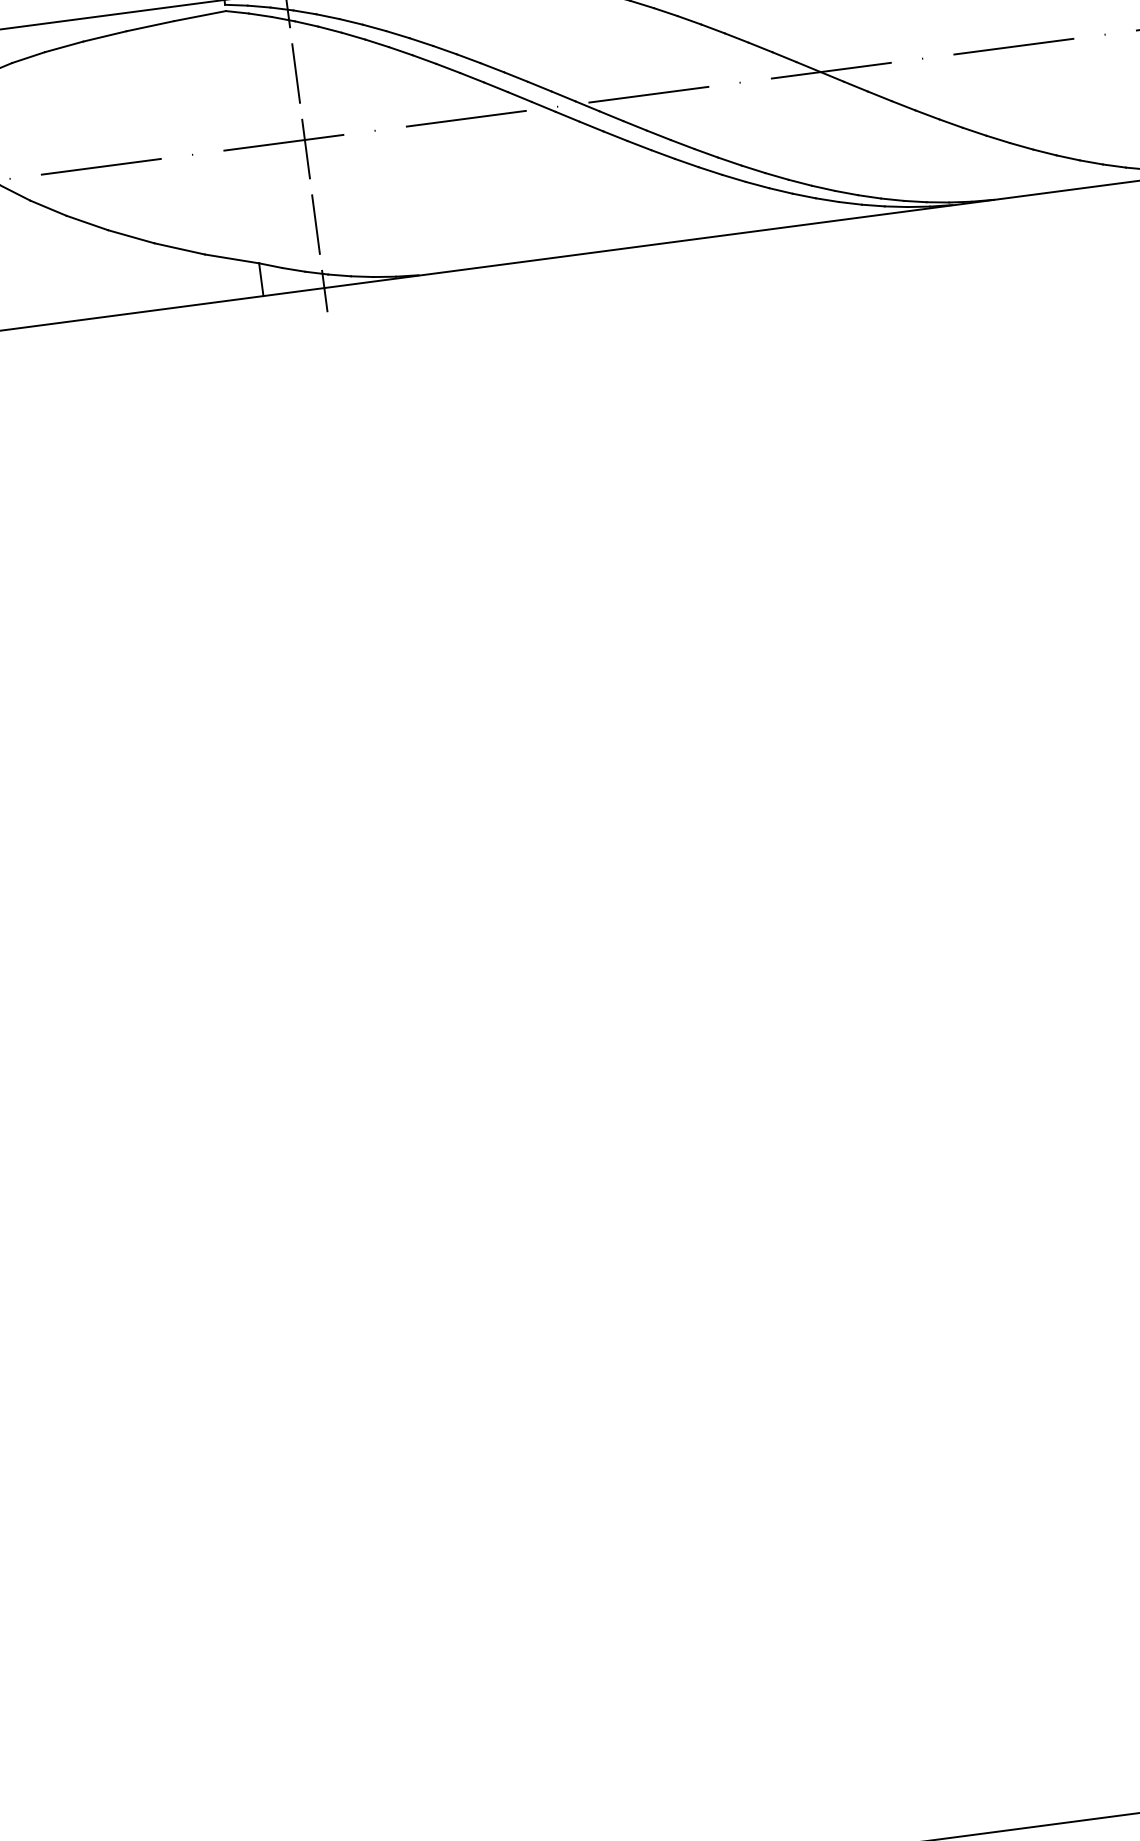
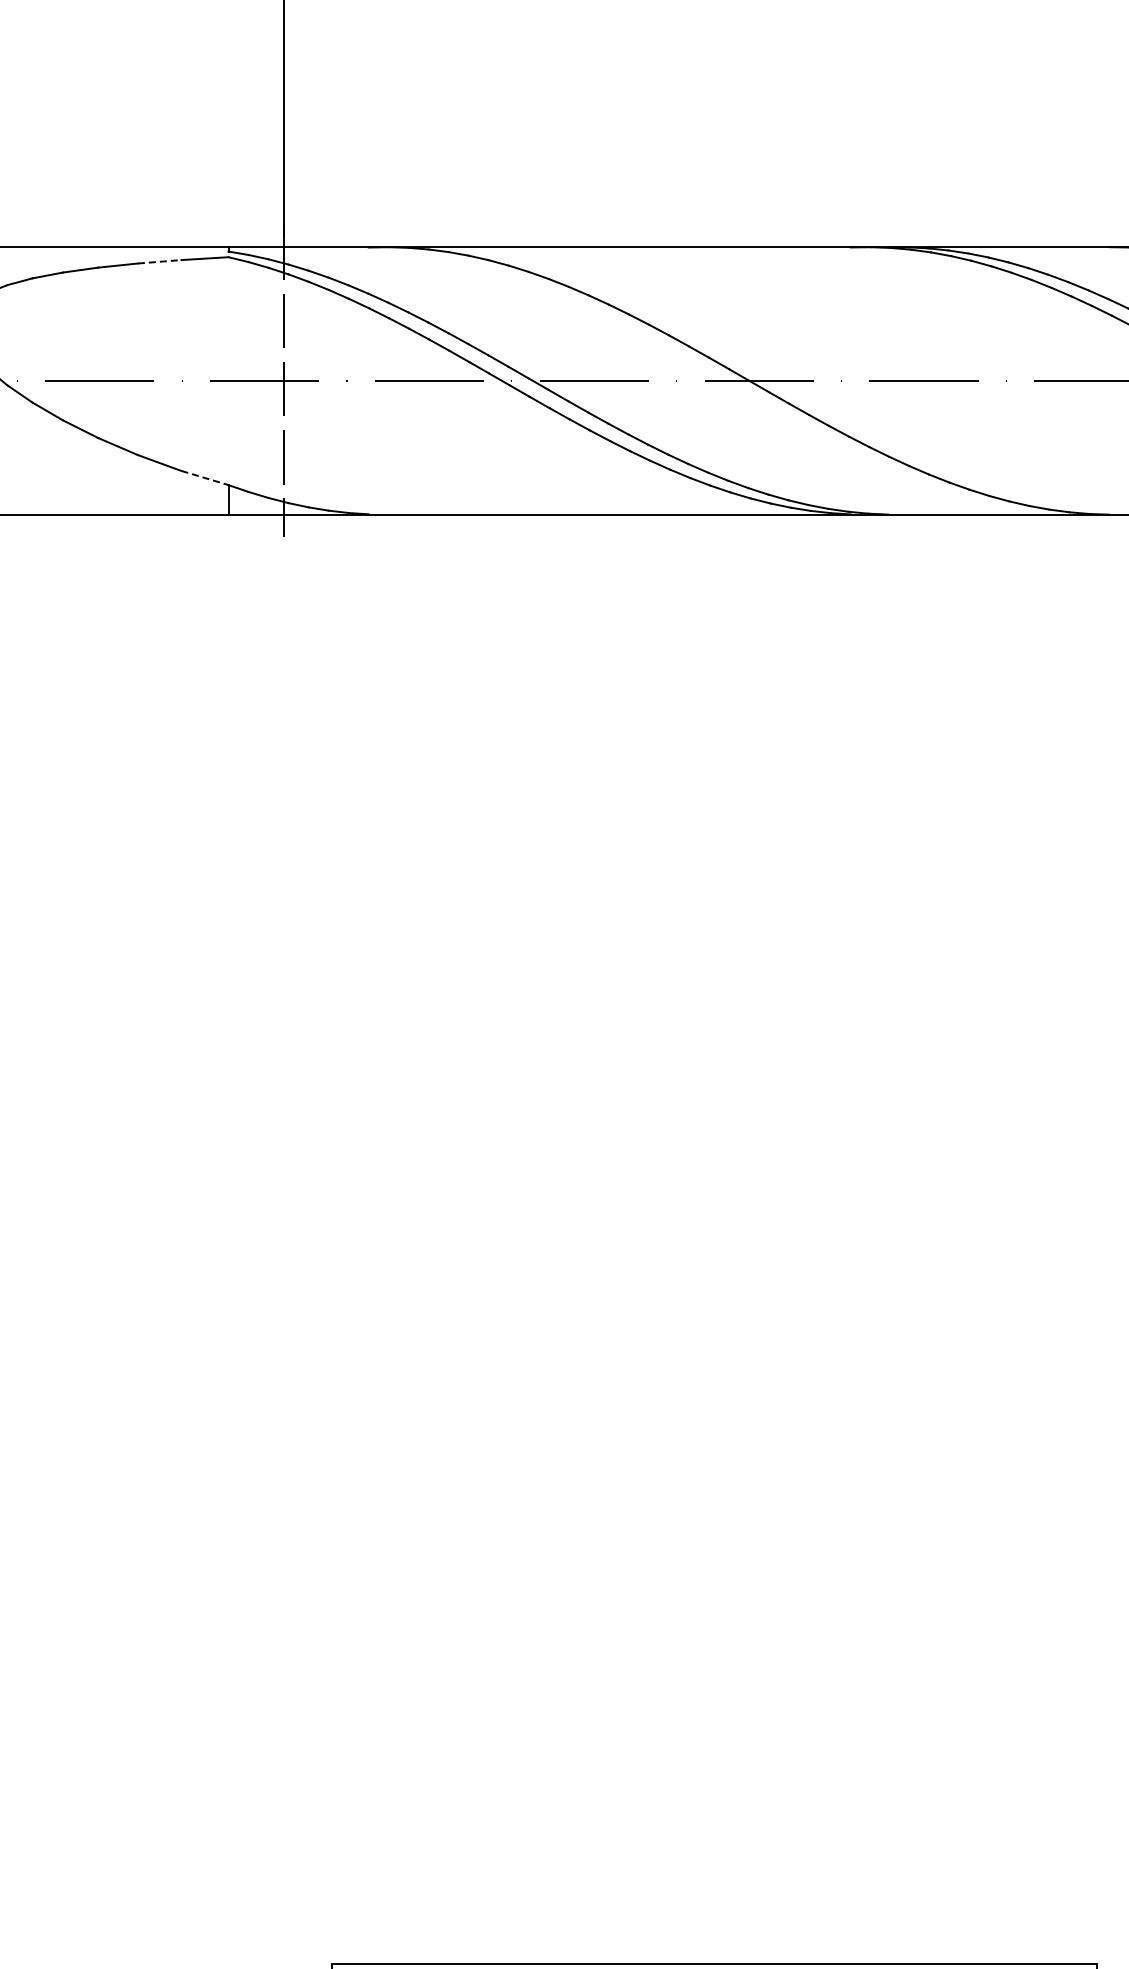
line: (150, 25) -> (159, 261), solid -> dashed
line: (231, 259) -> (204, 478), solid -> dashed

